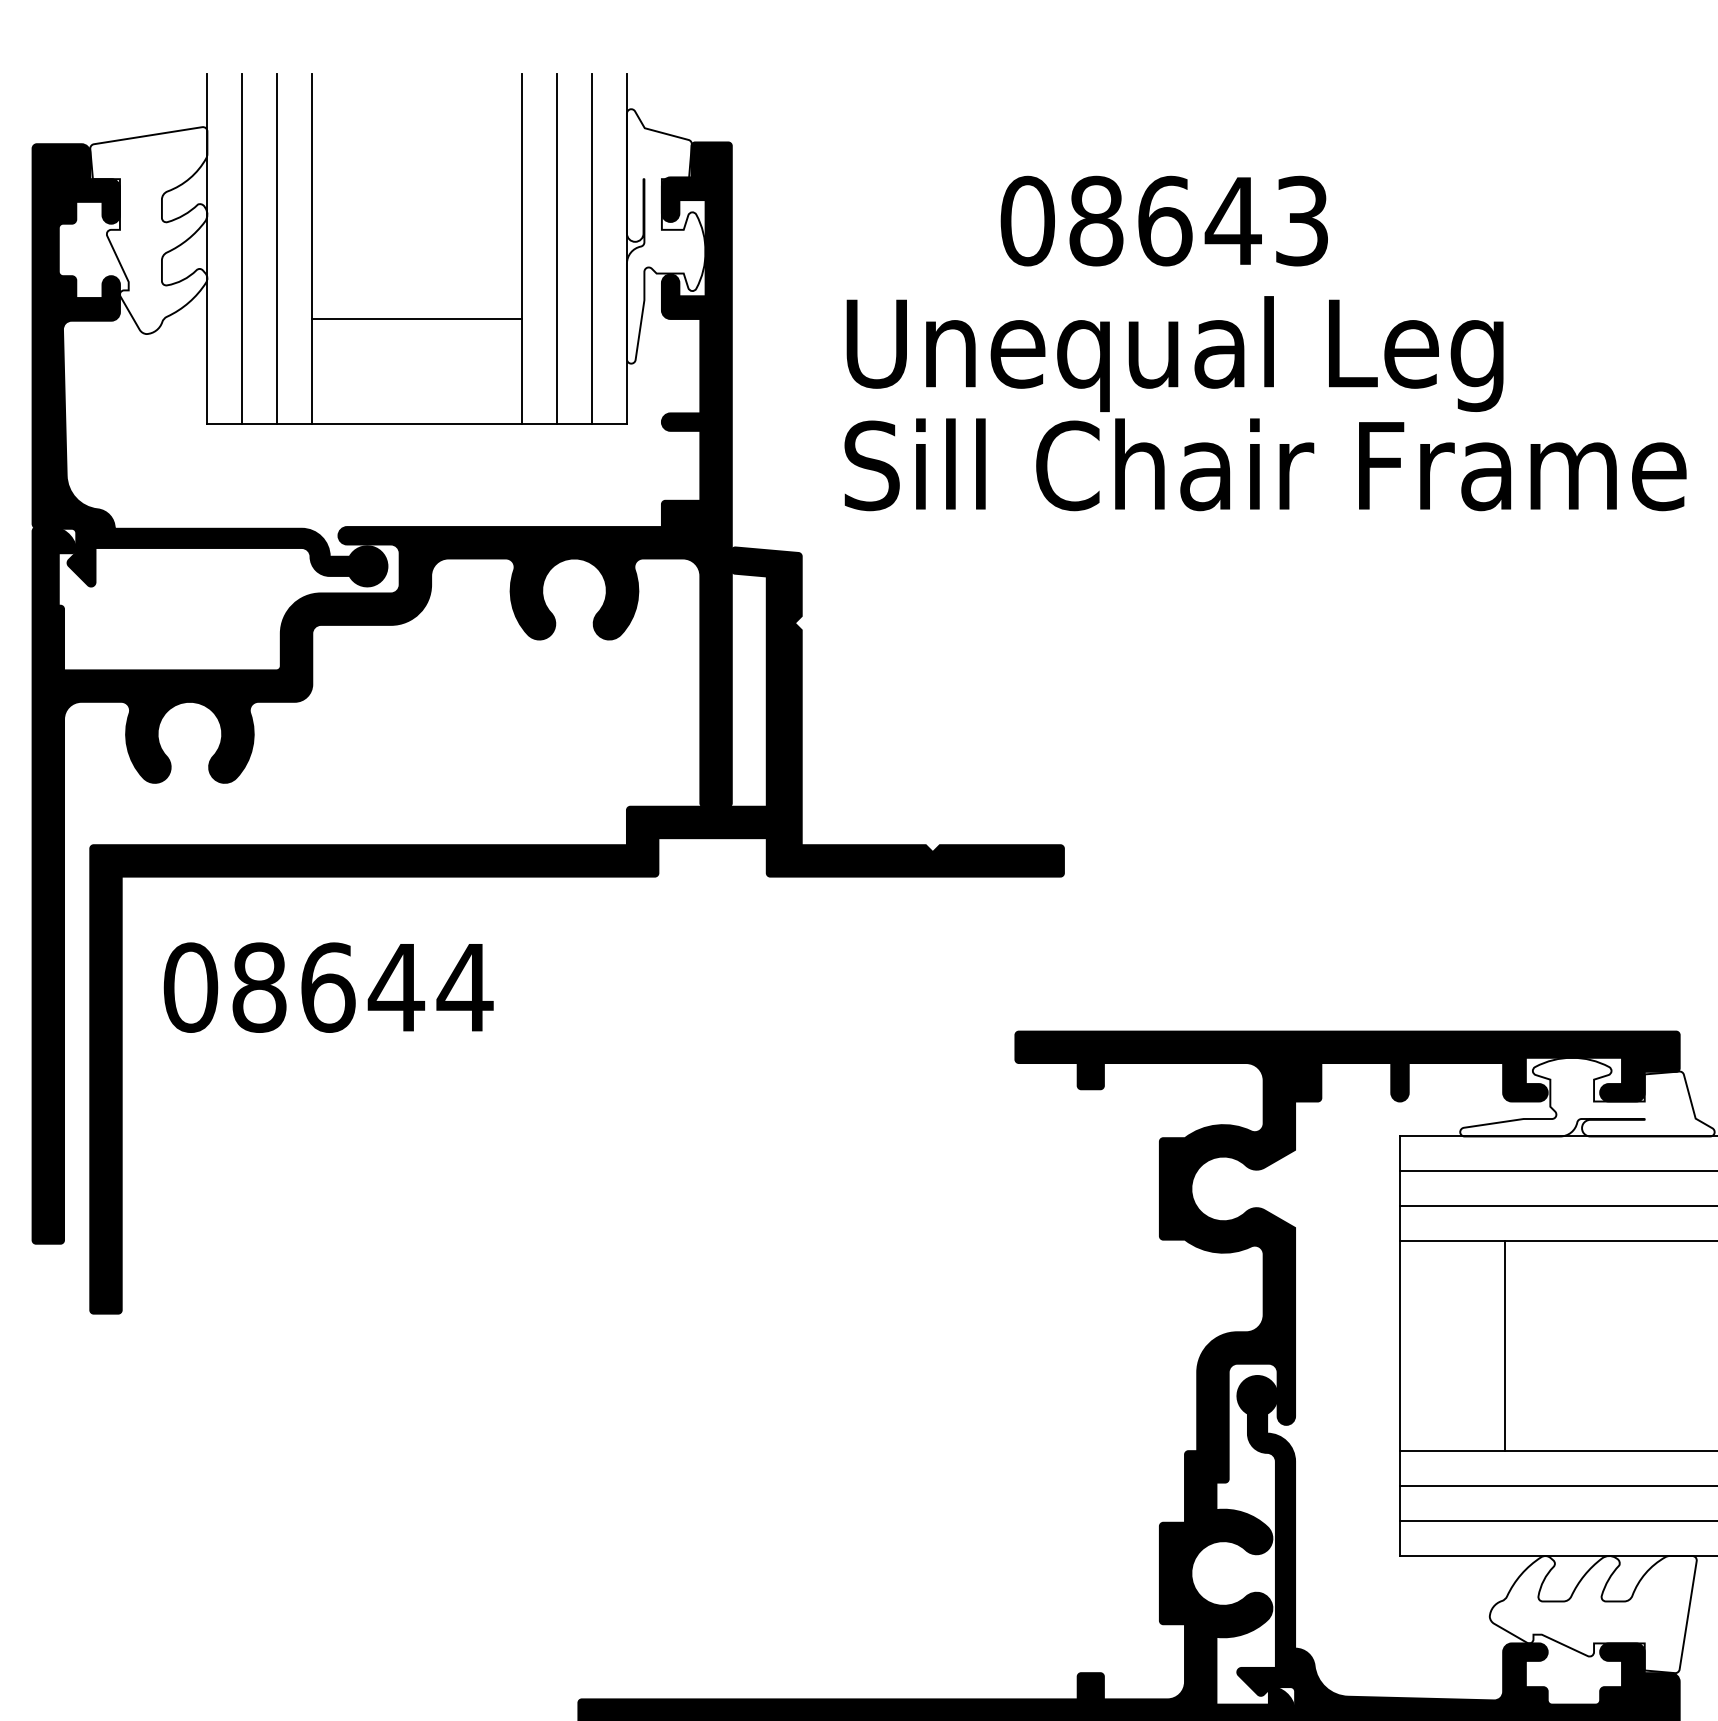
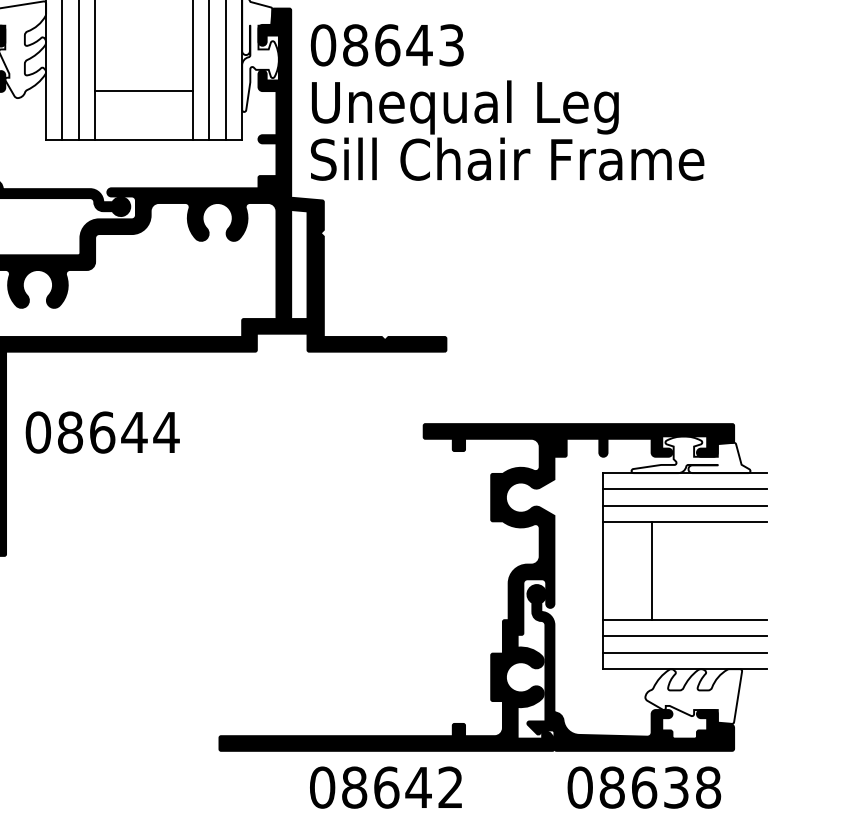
text: (1162, 221) -> (386, 45), moved
text: (1265, 403) -> (507, 130), moved
text: (328, 987) -> (102, 432), moved

